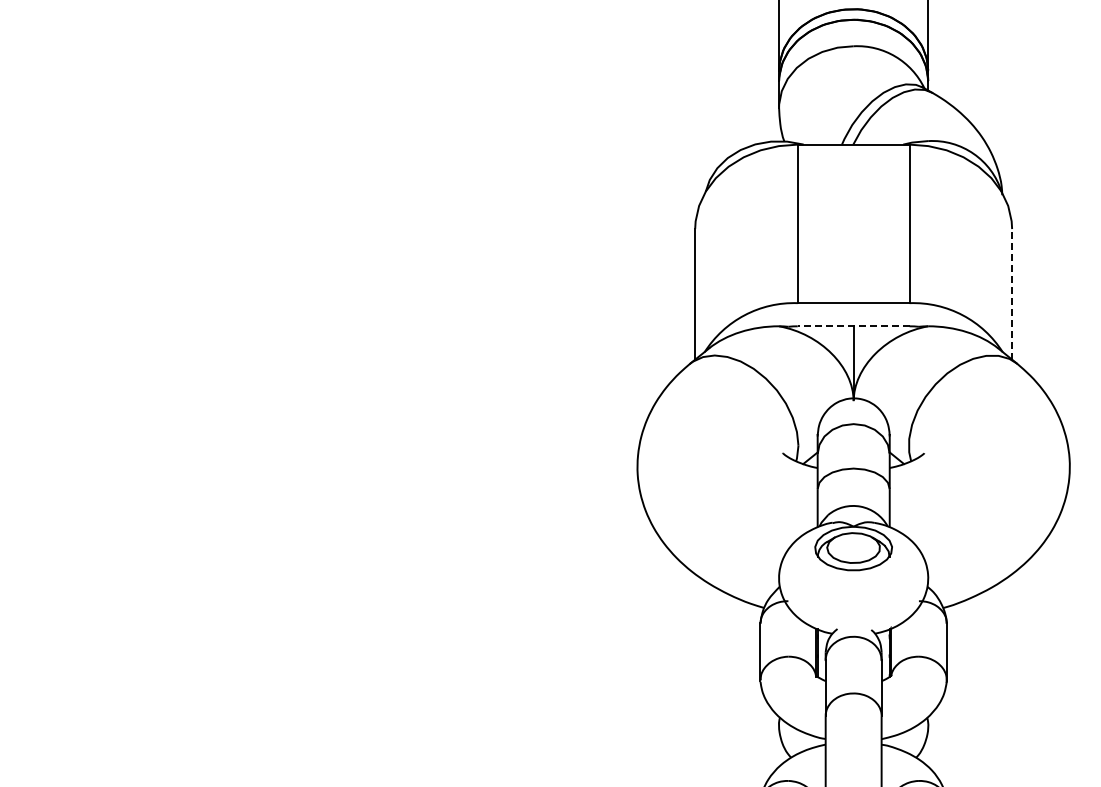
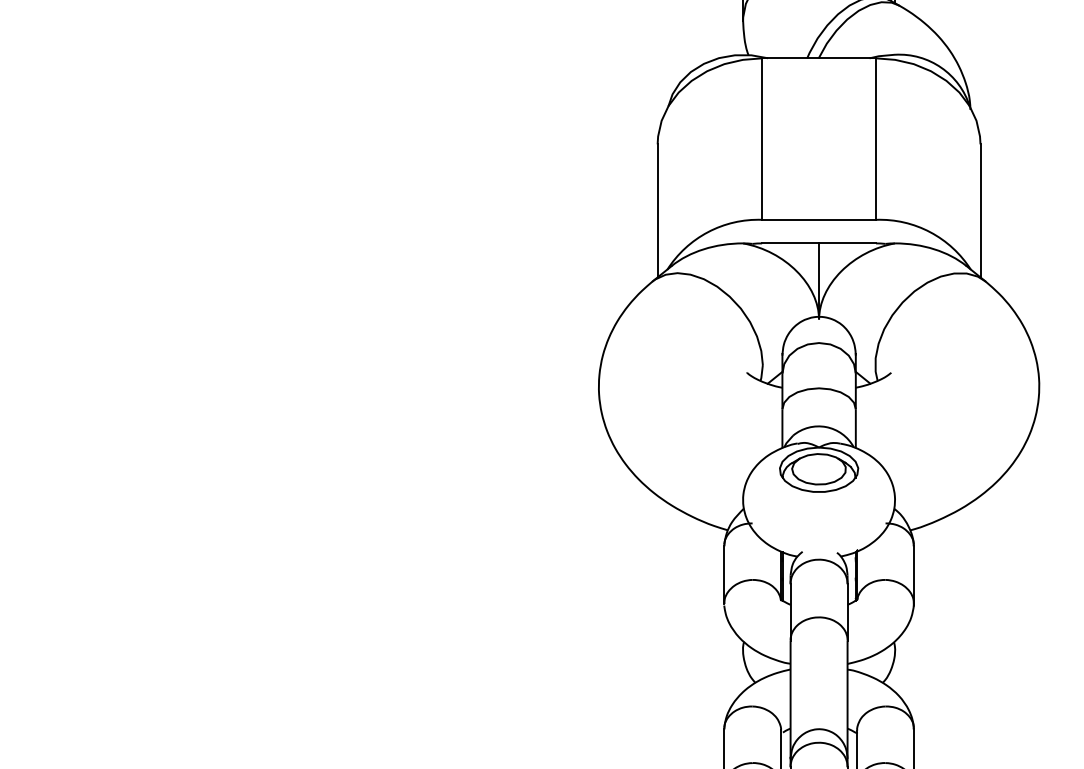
line: (1012, 293) -> (980, 209), dashed -> solid
line: (853, 326) -> (818, 243), dashed -> solid

